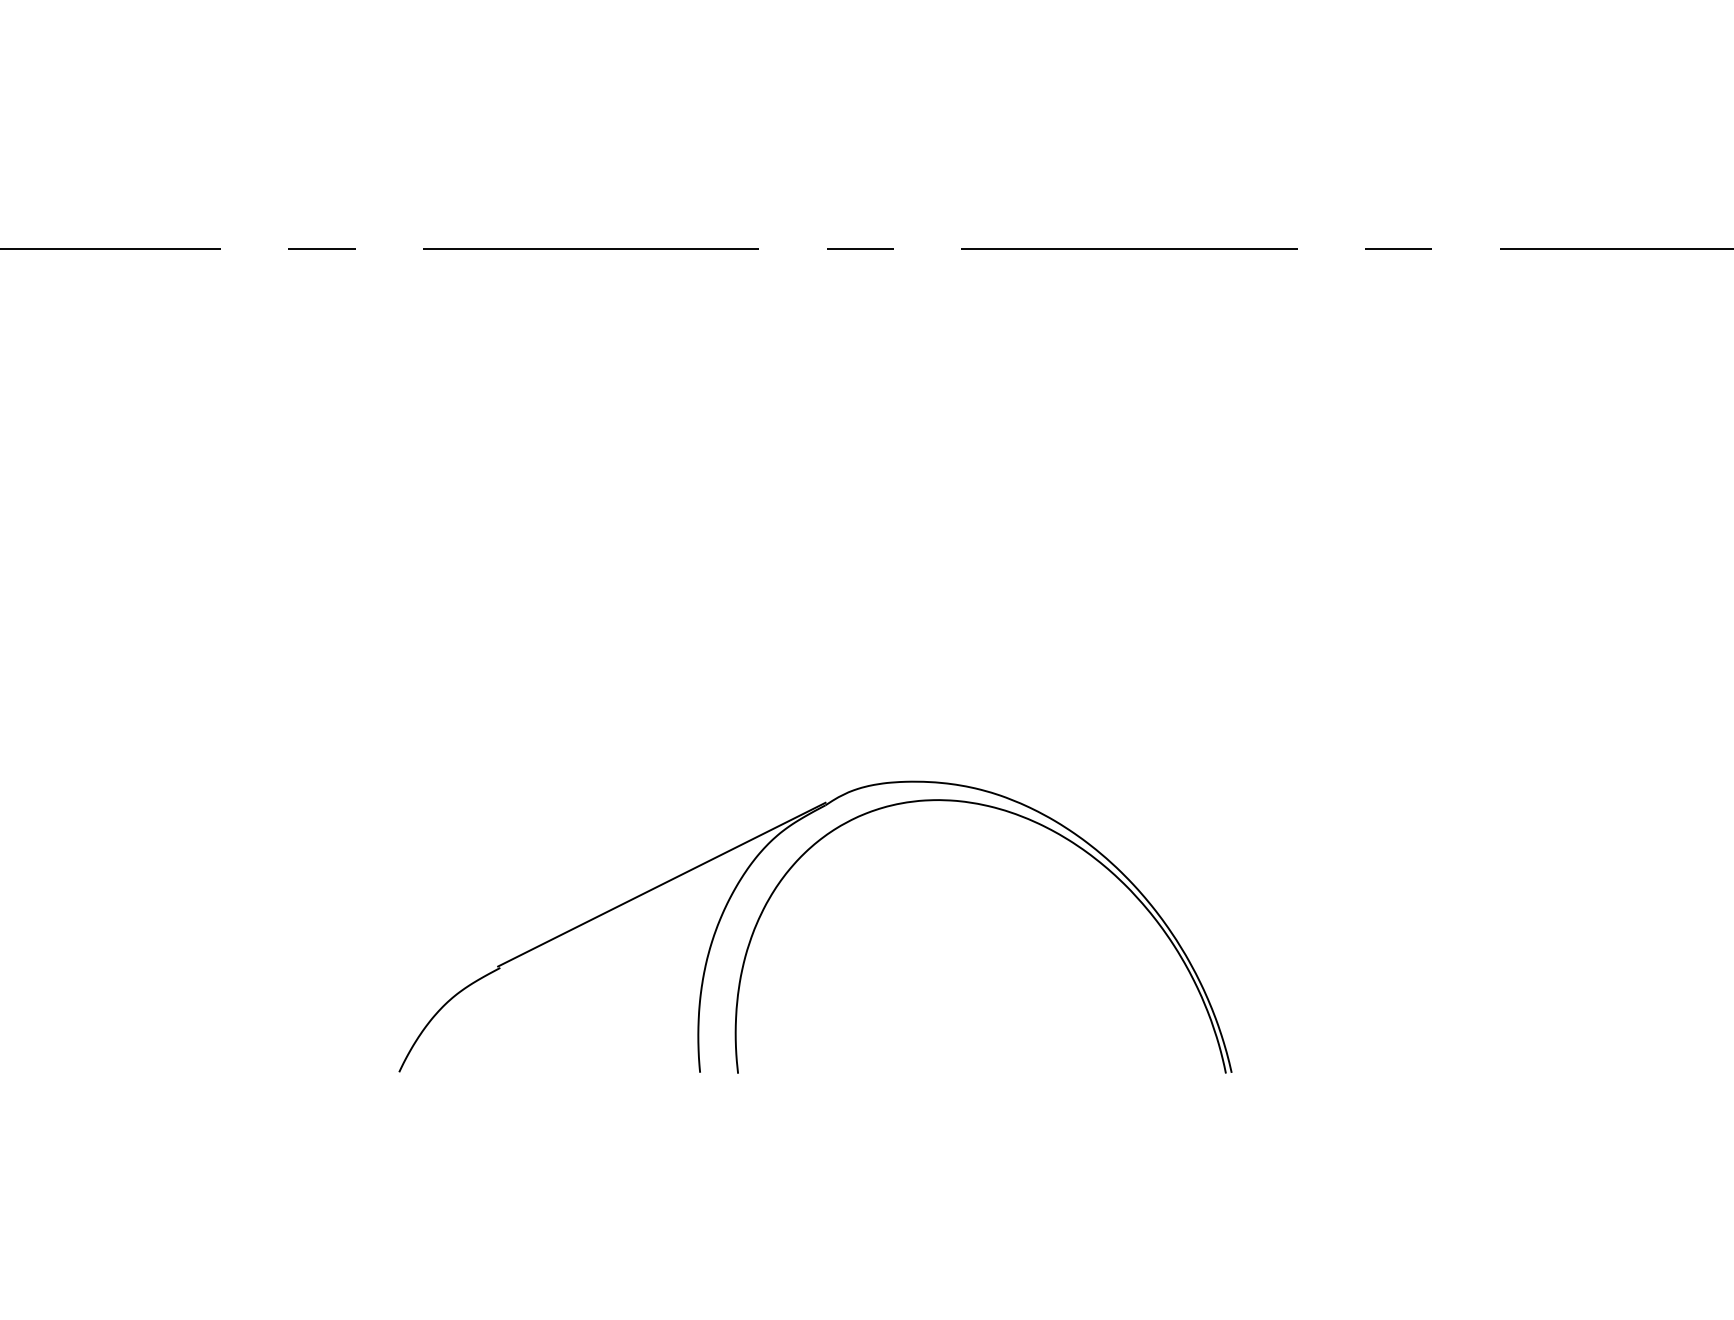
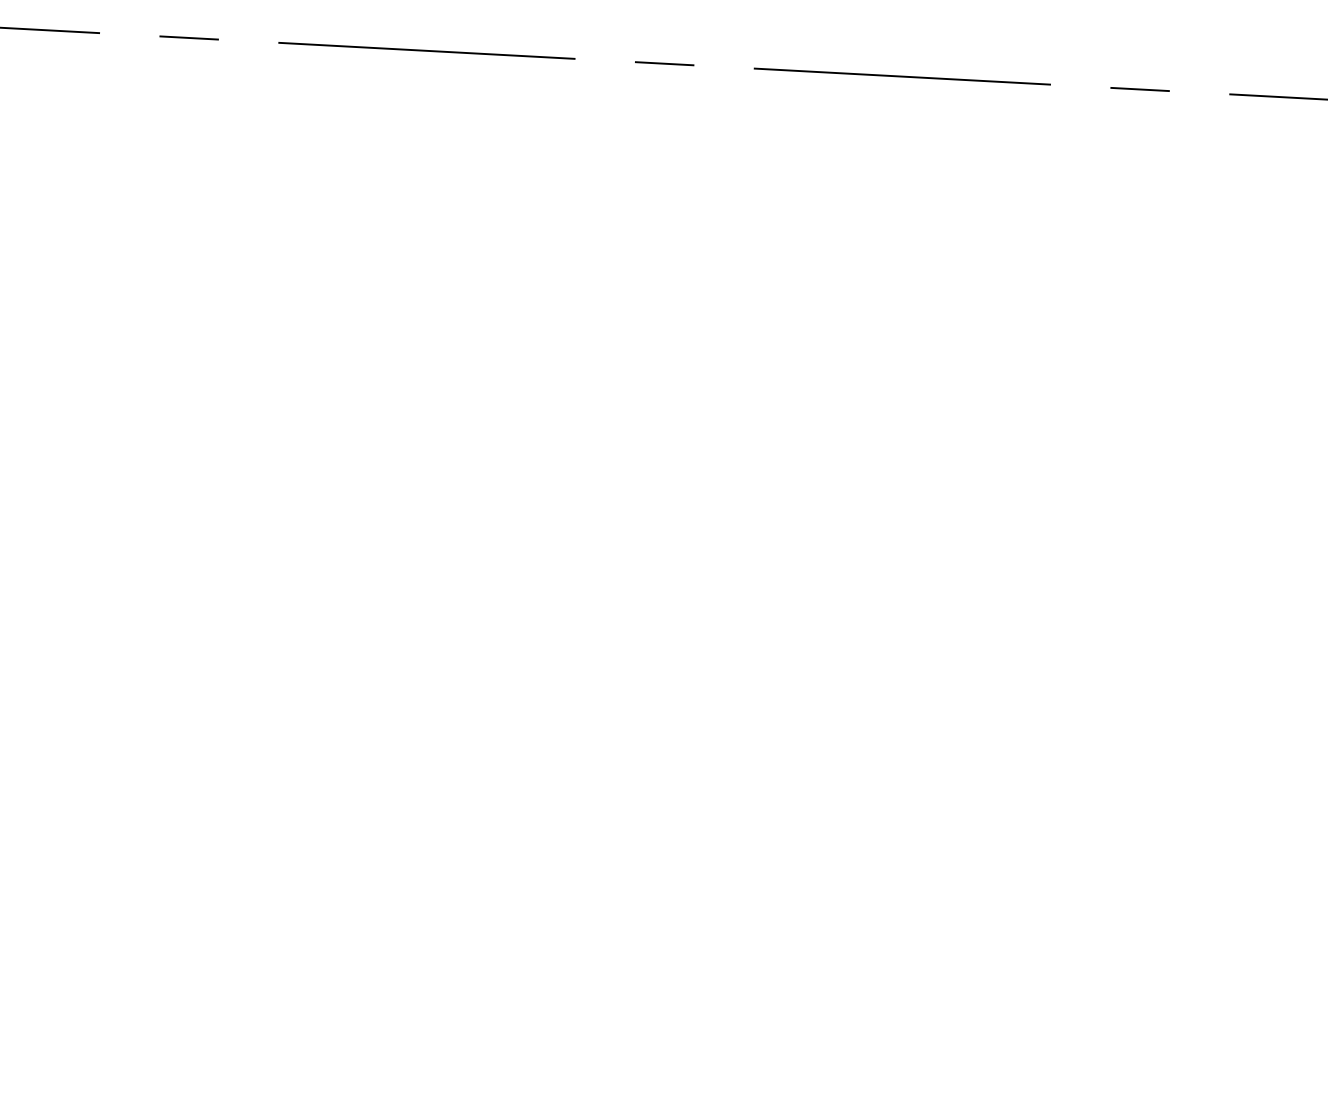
part: (771, 897) -> (555, 632), removed

